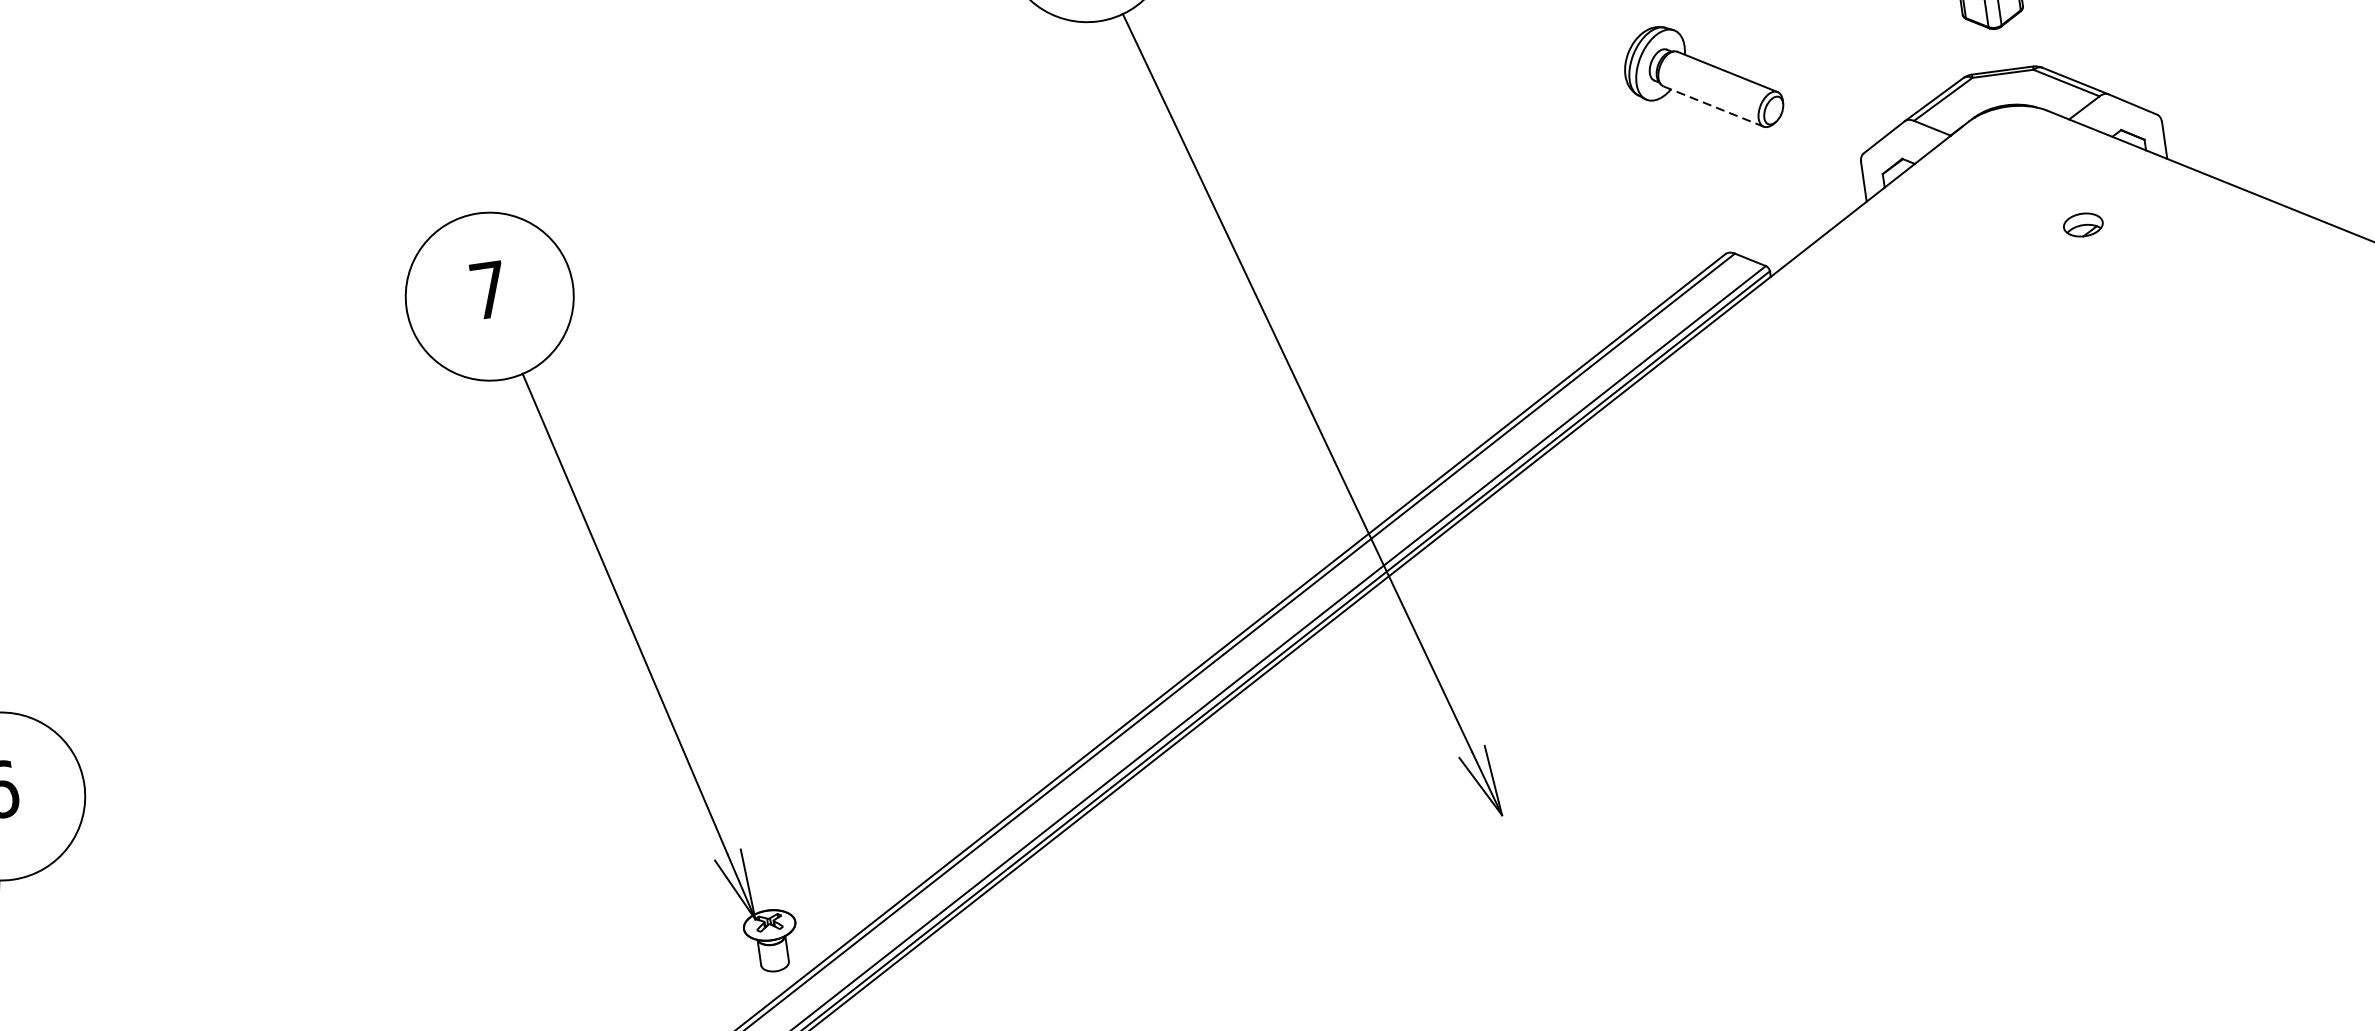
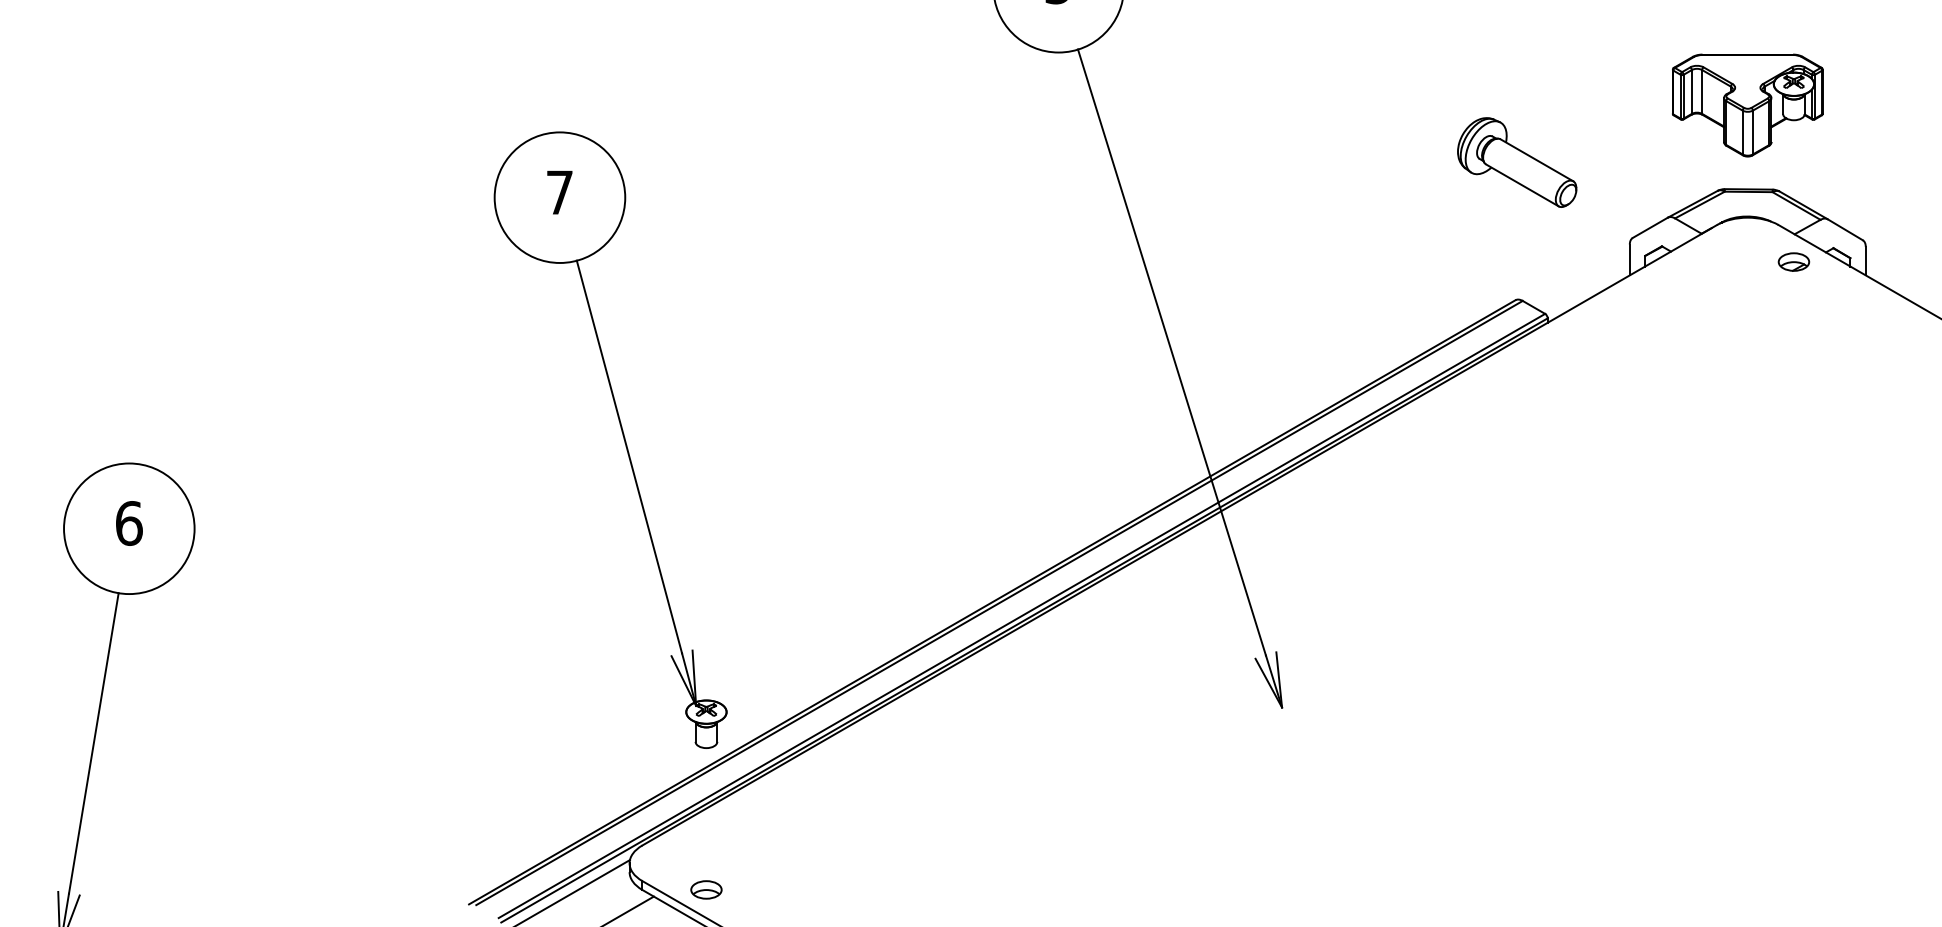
line: (1713, 106) -> (1522, 185), dashed -> solid
part: (2082, 224) -> (1793, 261), moved

